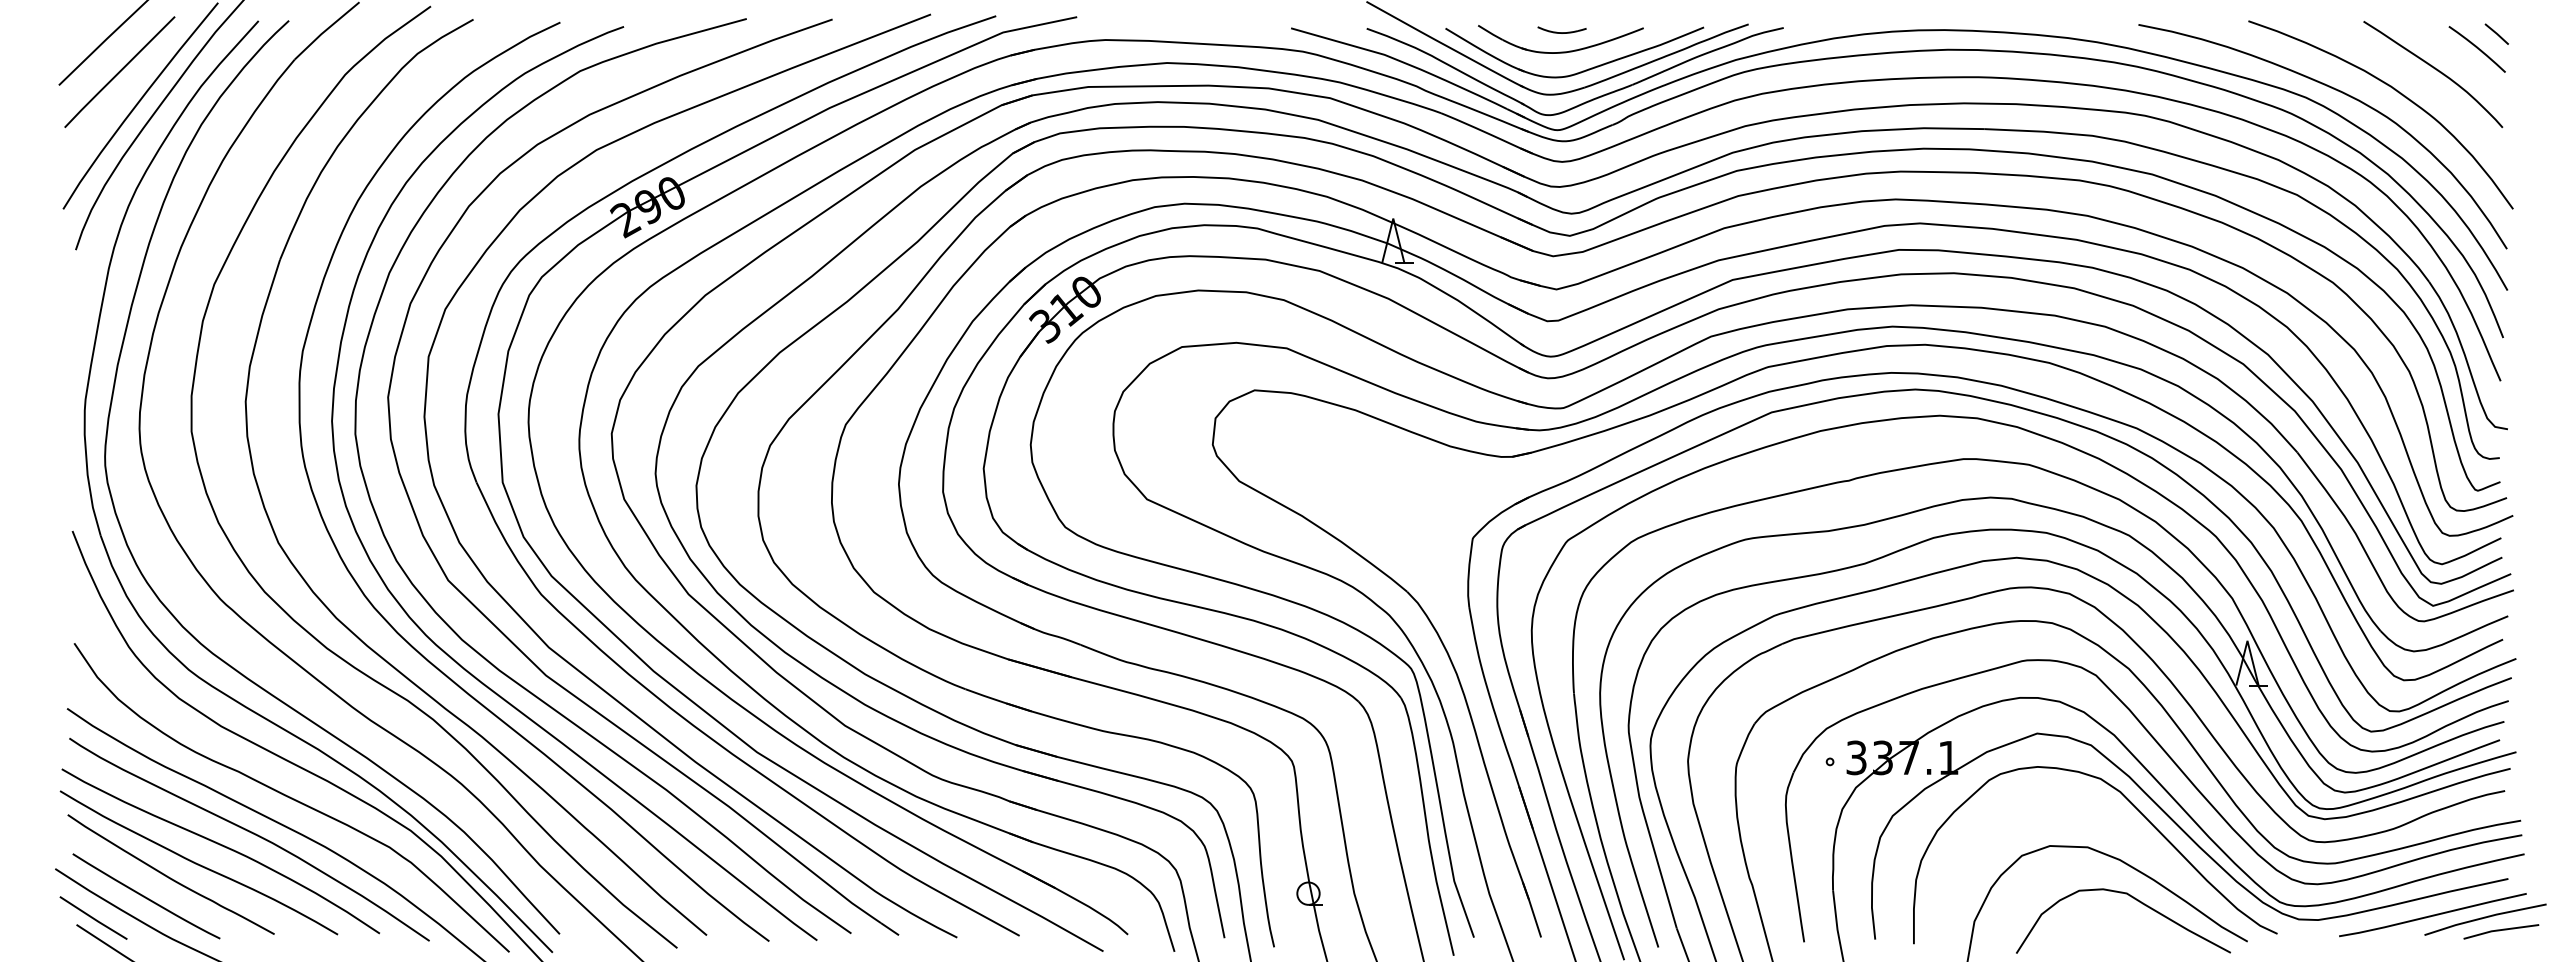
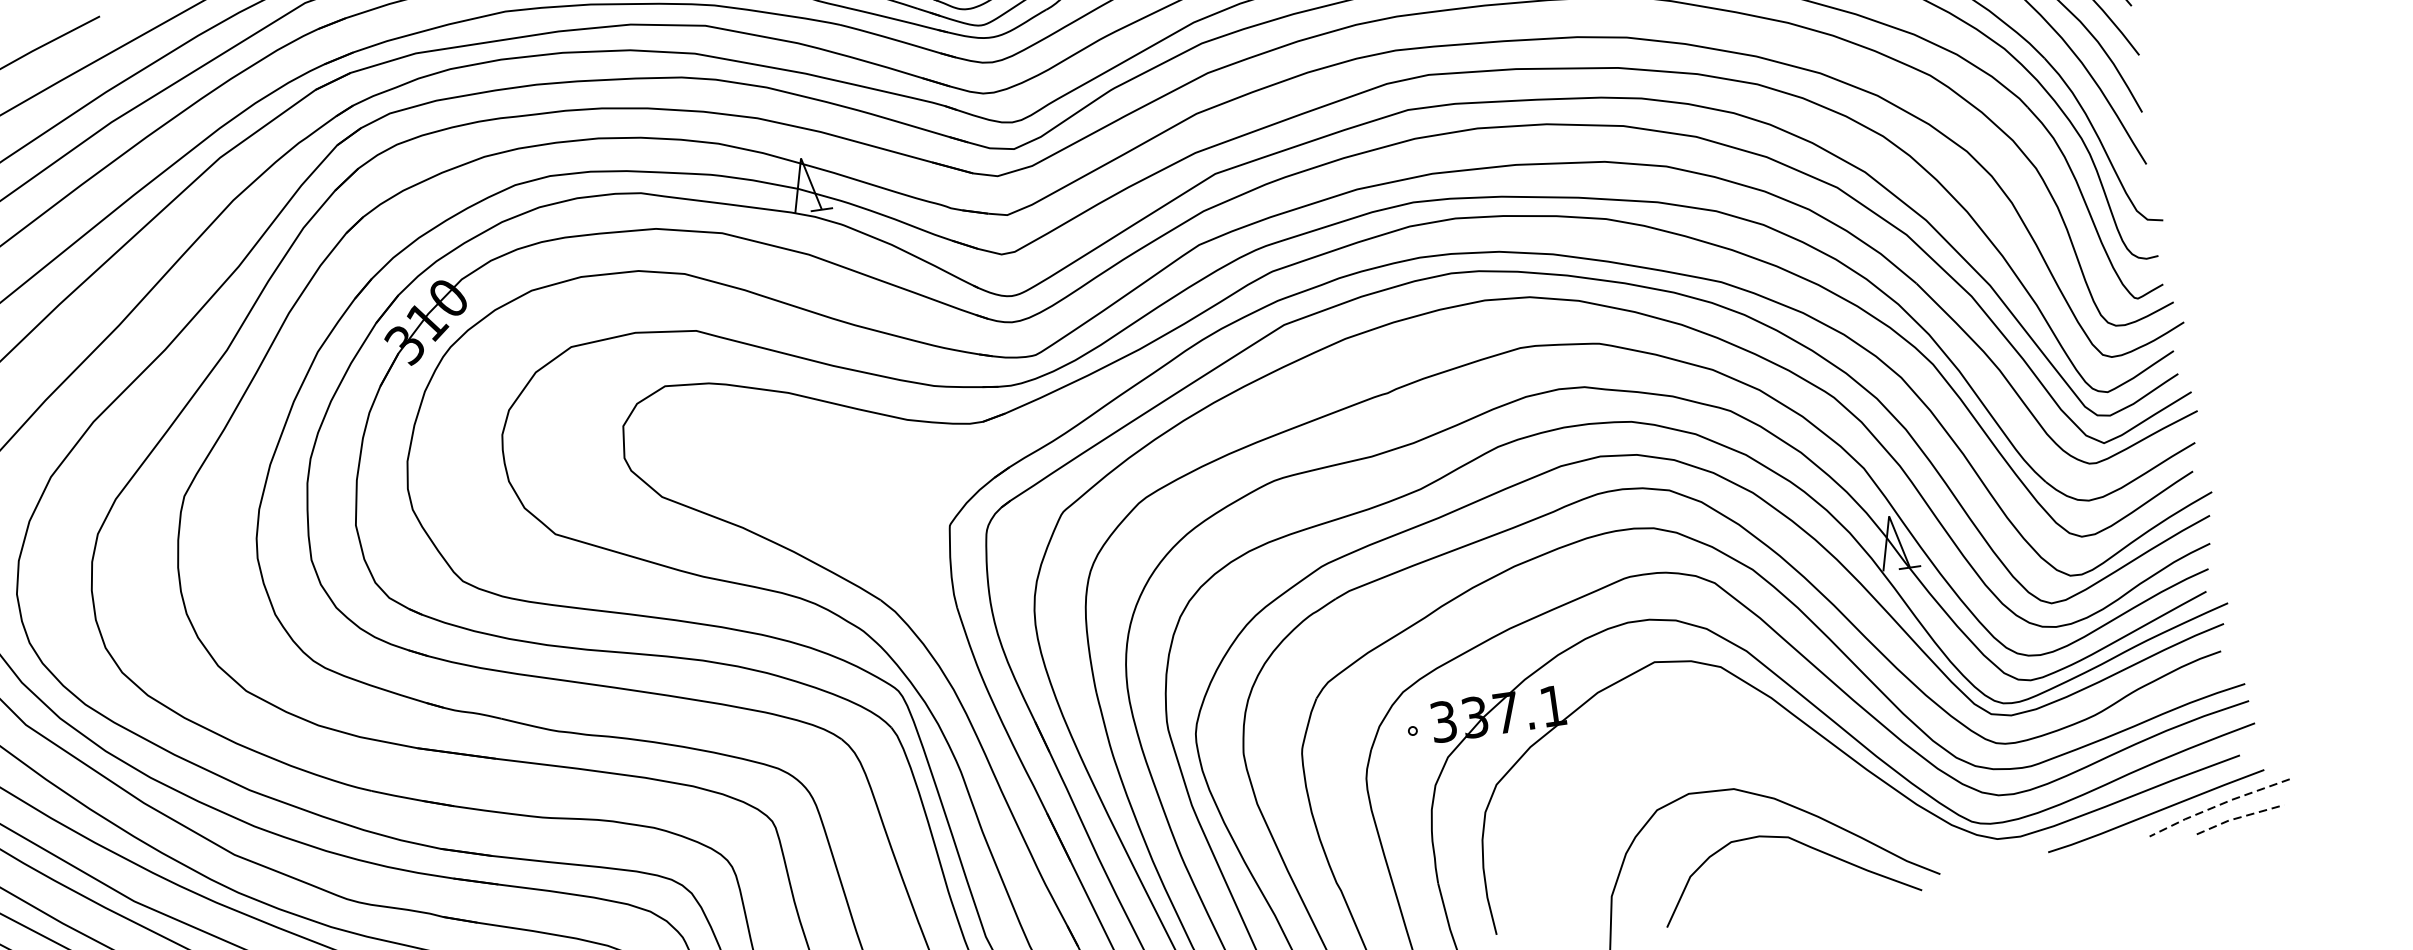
curve: (2138, 811) -> (1788, 737), removed
line: (2485, 917) -> (2219, 805), solid -> dashed
line: (2501, 930) -> (2240, 817), solid -> dashed

